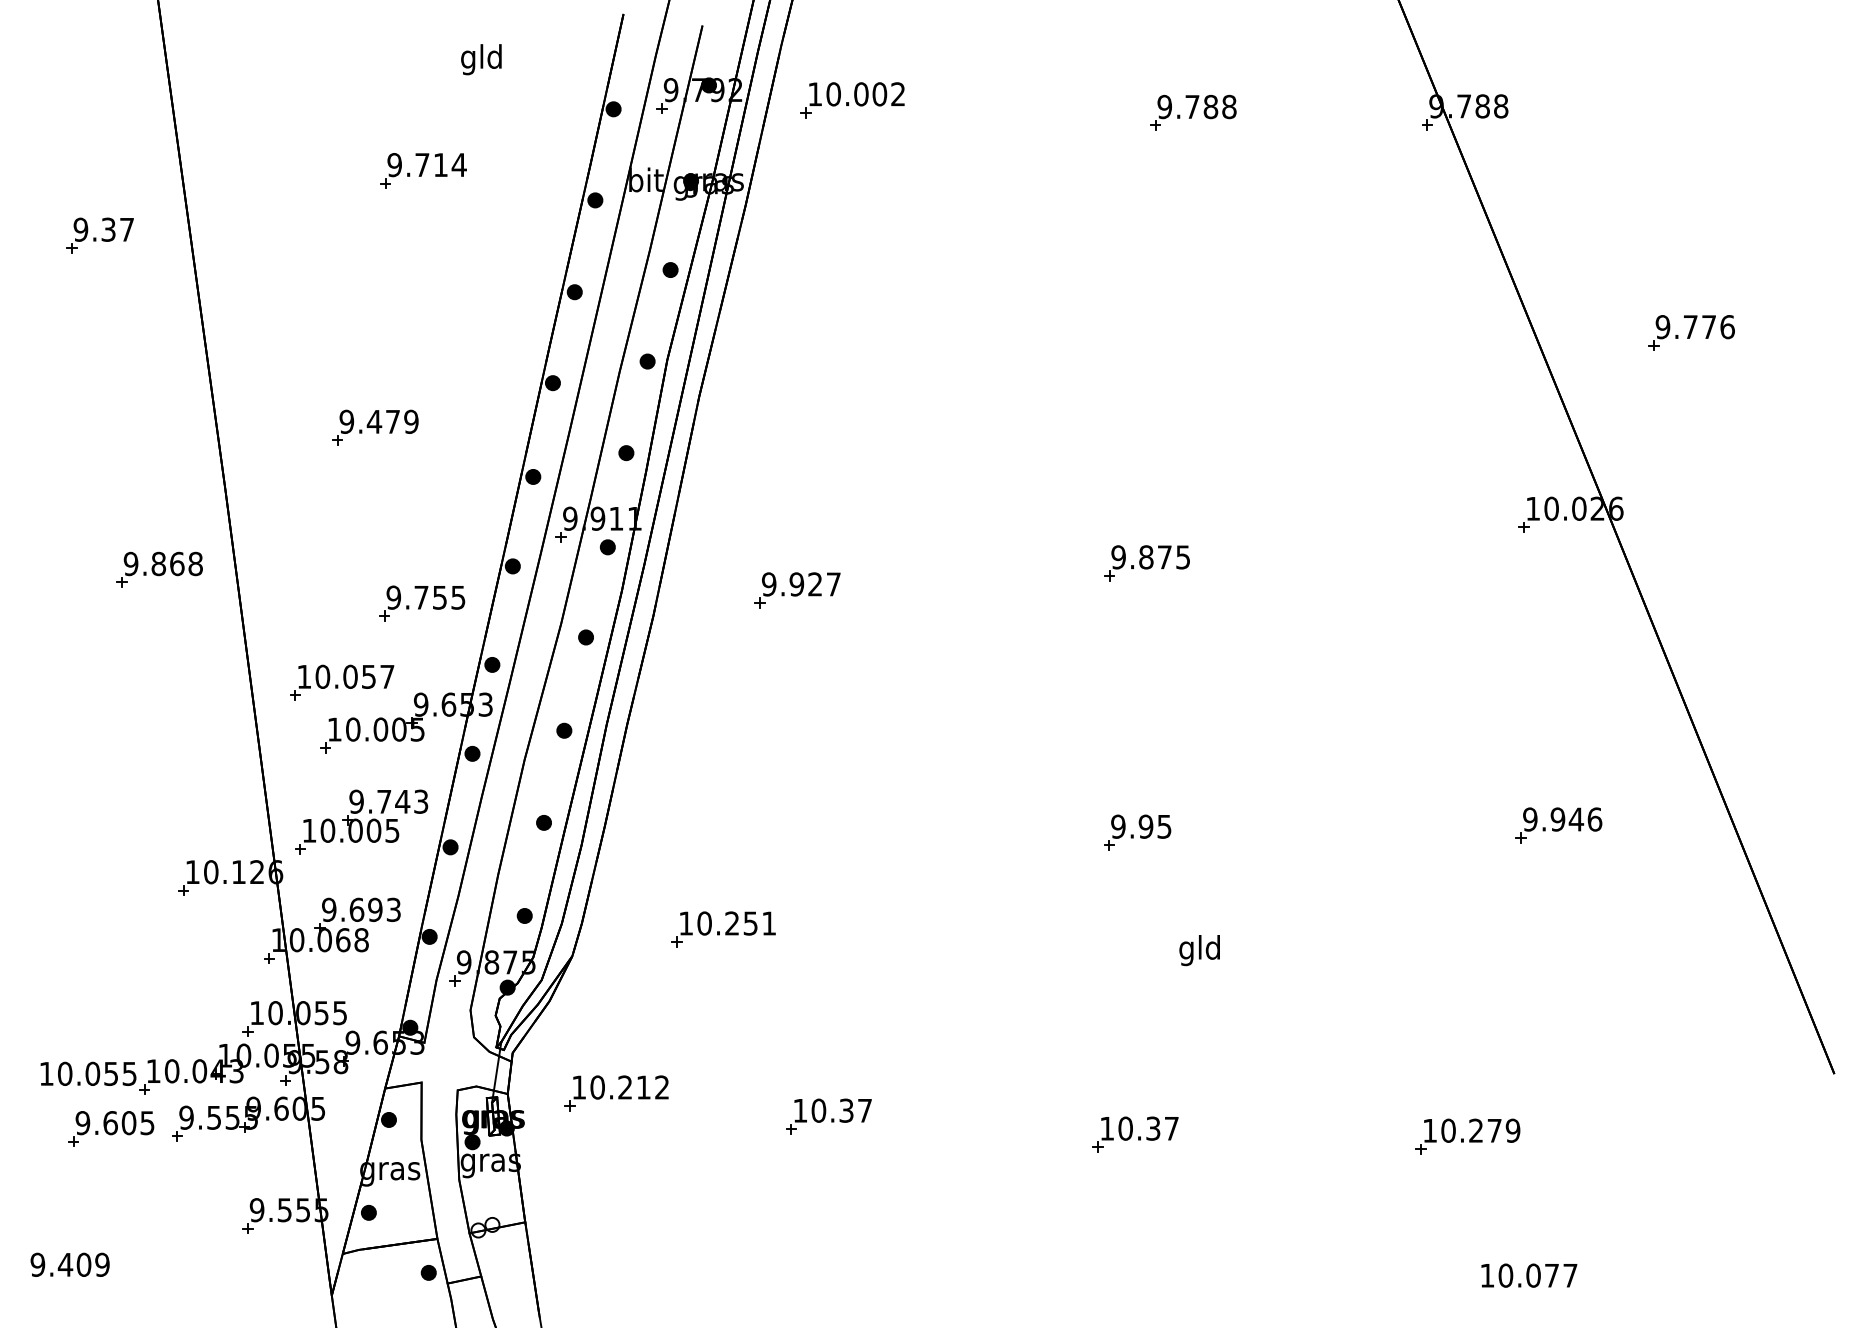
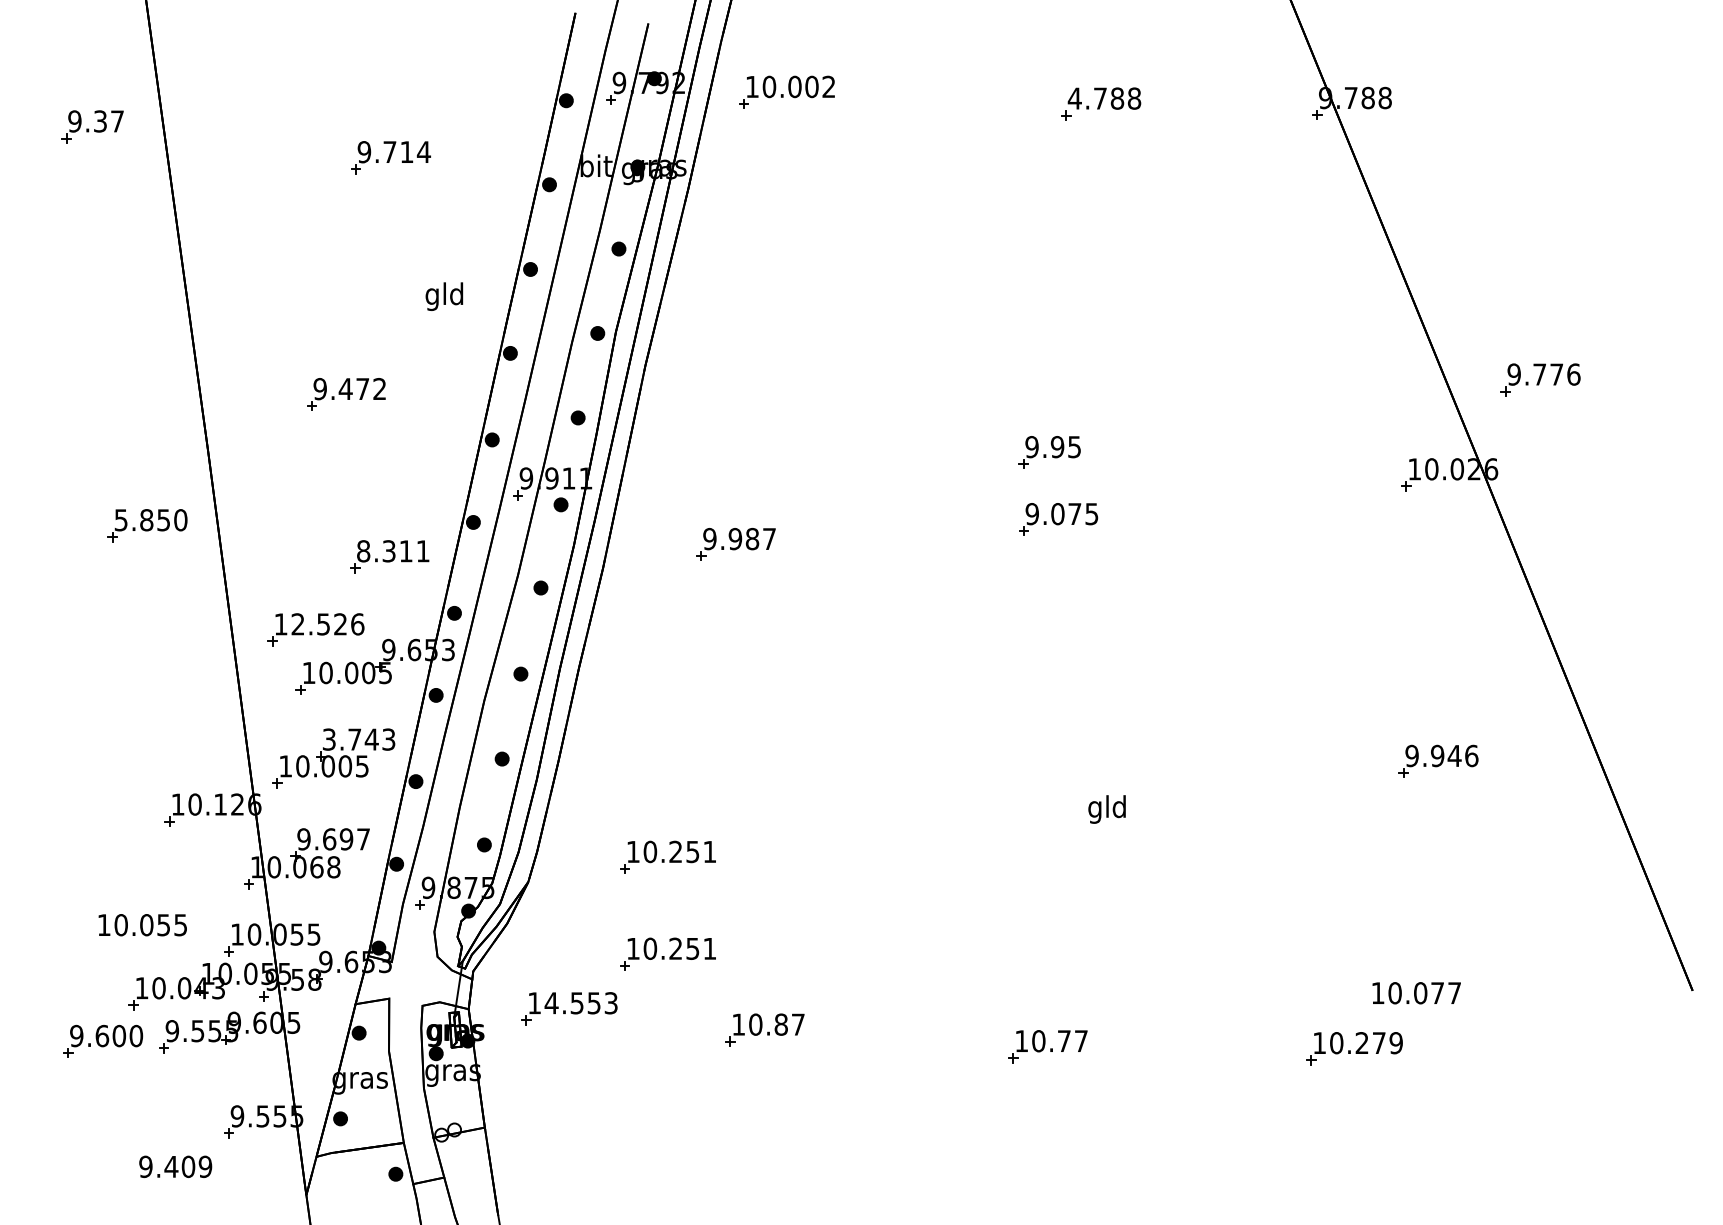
text: (481, 59) -> (444, 296), moved
text: (1164, 106) -> (1074, 98), 9.788 -> 4.788
part: (99, 235) -> (92, 126), moved
part: (1691, 332) -> (1540, 379), moved
text: (411, 421) -> (379, 388), 9.479 -> 9.472
text: (1146, 557) -> (1058, 514), 9.875 -> 9.075
text: (162, 563) -> (150, 519), 9.868 -> 5.850
text: (815, 584) -> (752, 539), 9.927 -> 9.987
text: (425, 597) -> (392, 551), 9.755 -> 8.311
text: (354, 676) -> (327, 624), 10.057 -> 12.526
text: (356, 801) -> (329, 739), 9.743 -> 3.743
part: (1137, 832) -> (1049, 452), moved
text: (393, 909) -> (363, 838), 9.693 -> 9.697
text: (1199, 950) -> (1106, 809), moved
part: (723, 1034) -> (667, 954), added
text: (88, 1073) -> (142, 924), moved
text: (629, 1087) -> (581, 1003), 10.212 -> 14.553
text: (846, 1110) -> (781, 1024), 10.37 -> 10.87
text: (147, 1123) -> (136, 1036), 9.605 -> 9.600
text: (1153, 1128) -> (1064, 1041), 10.37 -> 10.77
text: (69, 1264) -> (175, 1166), moved
text: (1529, 1275) -> (1416, 993), moved

